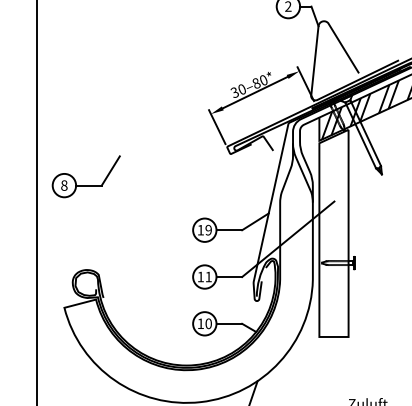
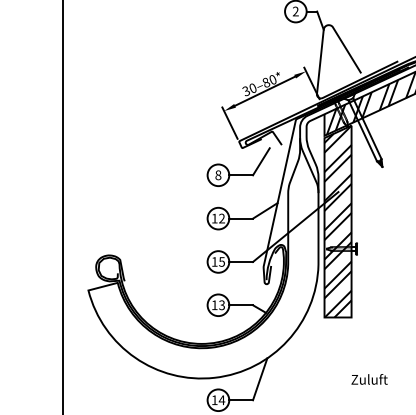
part: (86, 184) -> (238, 174), moved
text: (208, 230) -> (221, 218), 19 -> 12
hatch: (333, 233) -> (337, 221), added
text: (208, 276) -> (221, 261), 11 -> 15
text: (209, 322) -> (222, 304), 10 -> 13

